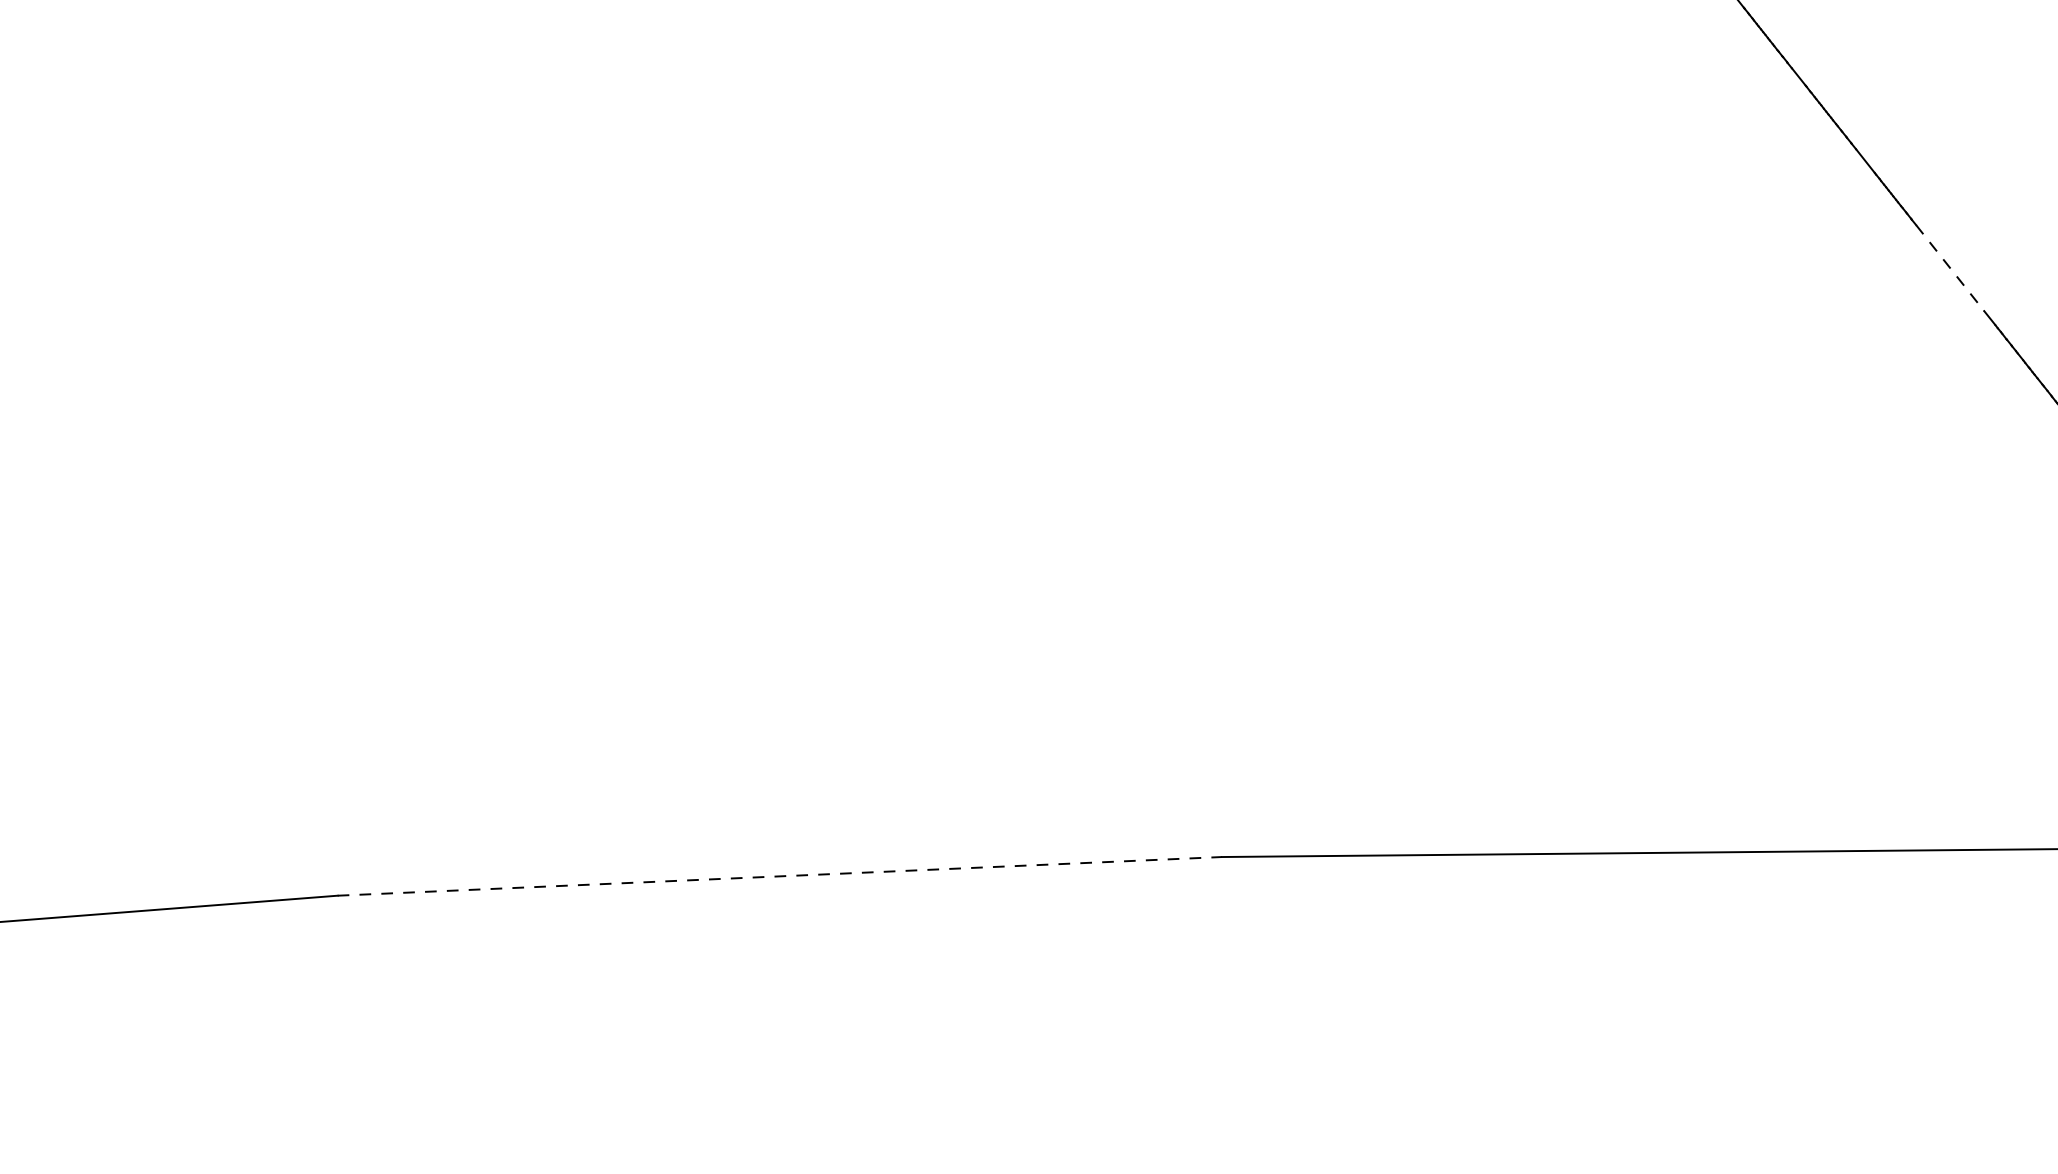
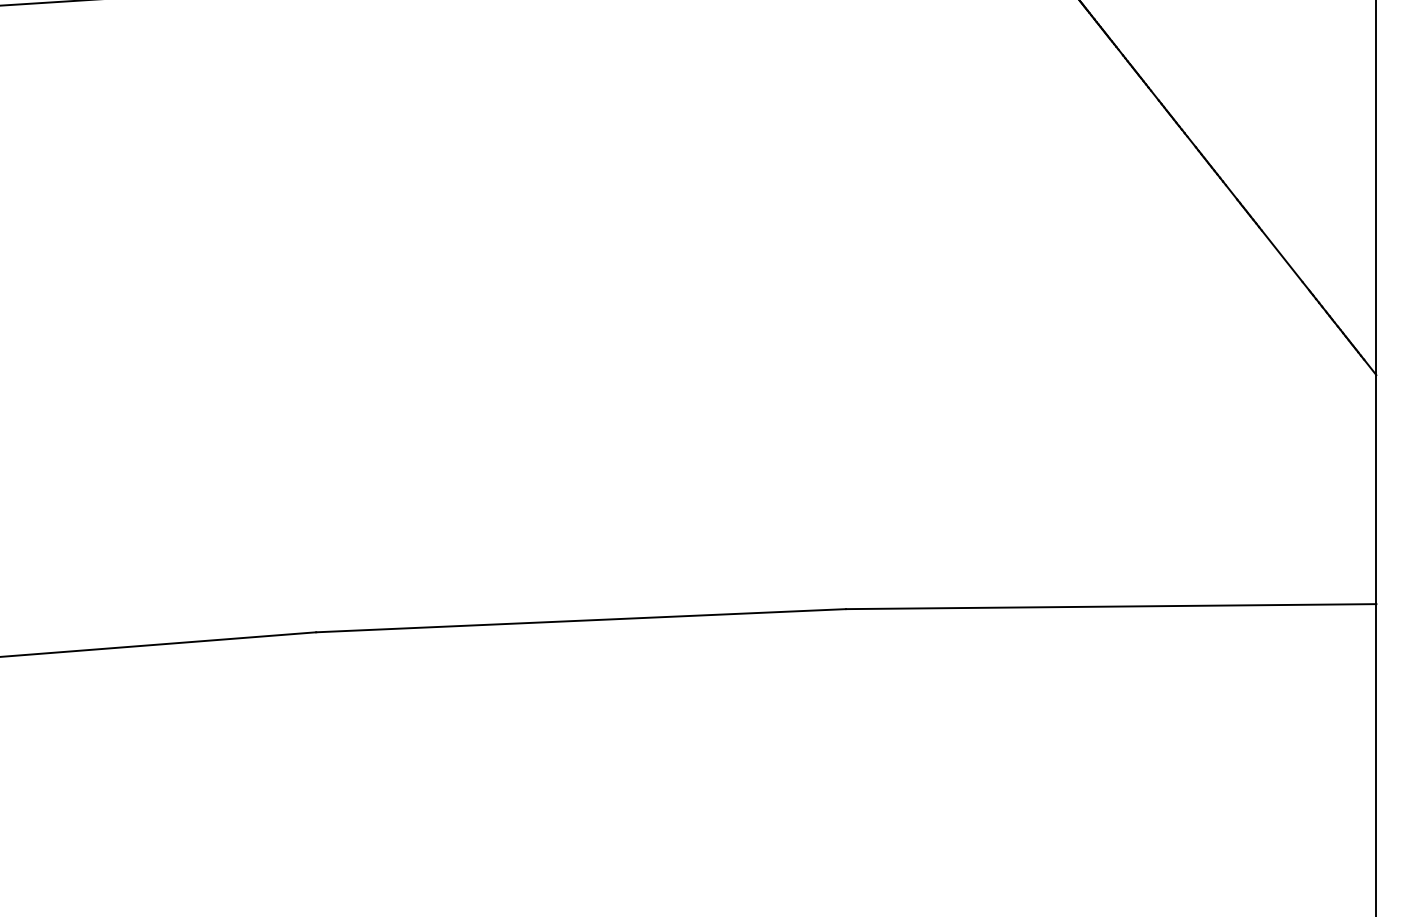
line: (1950, 268) -> (1282, 256), dashed -> solid
line: (780, 876) -> (581, 620), dashed -> solid

